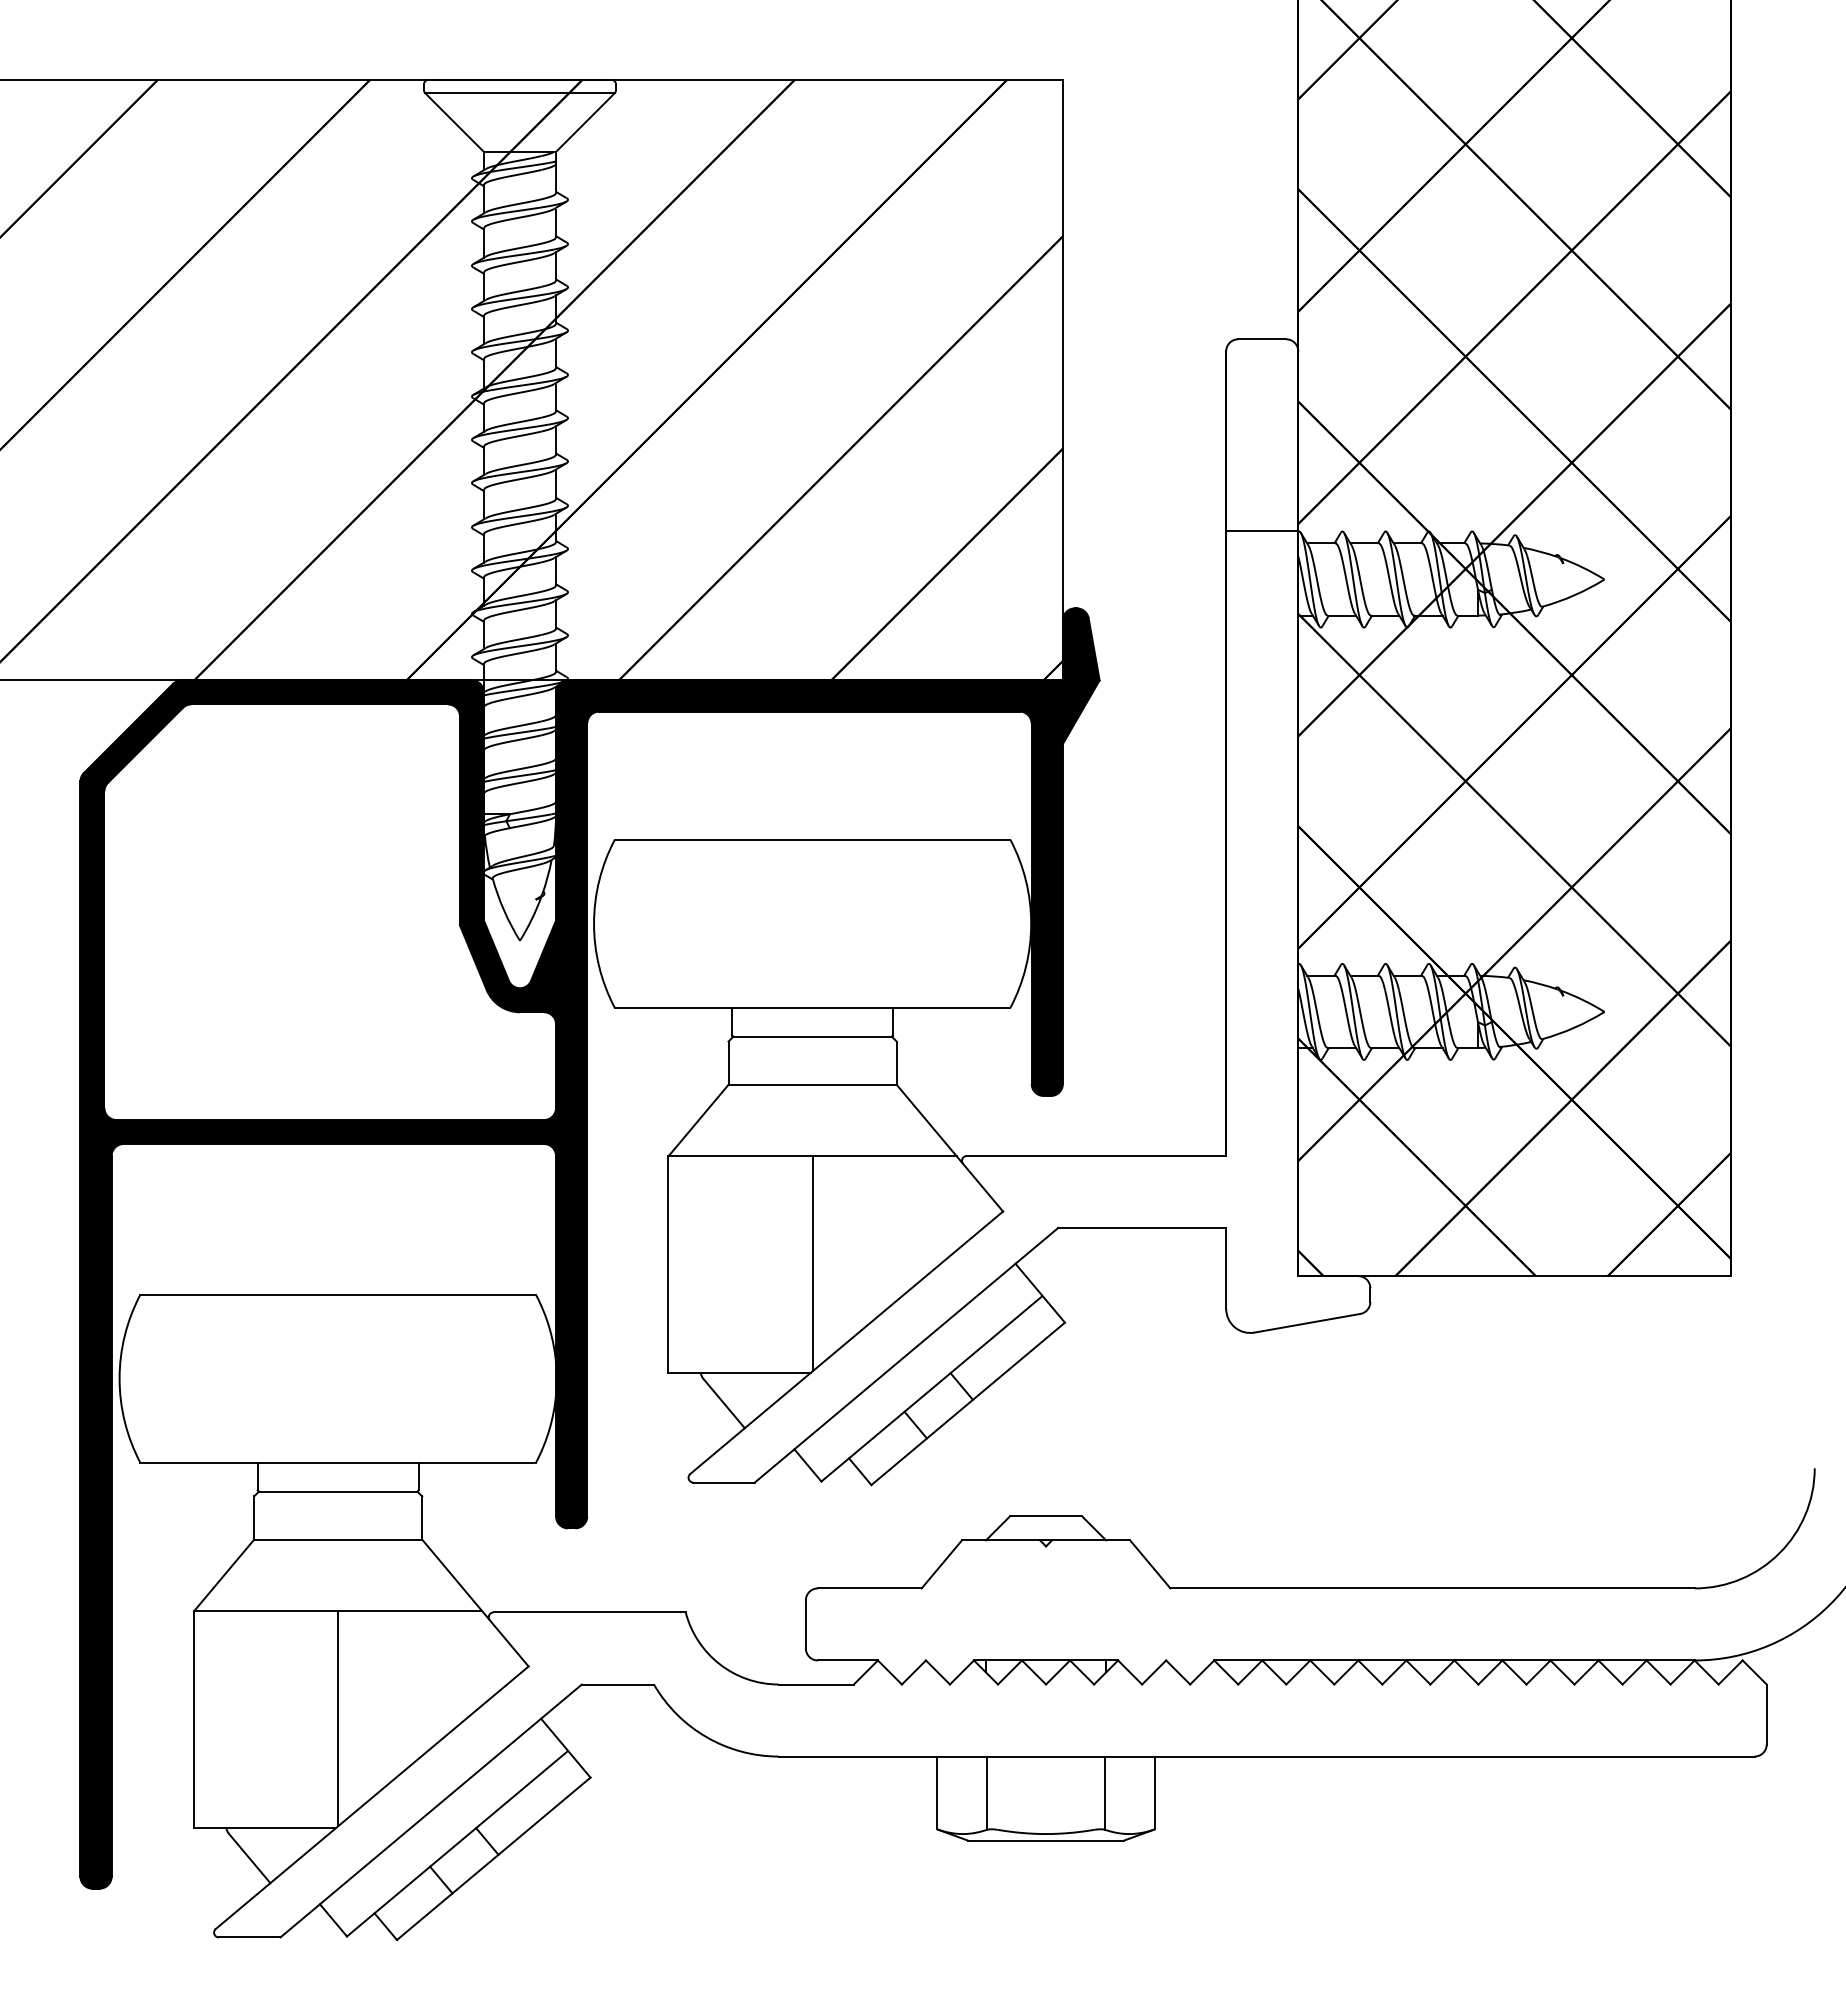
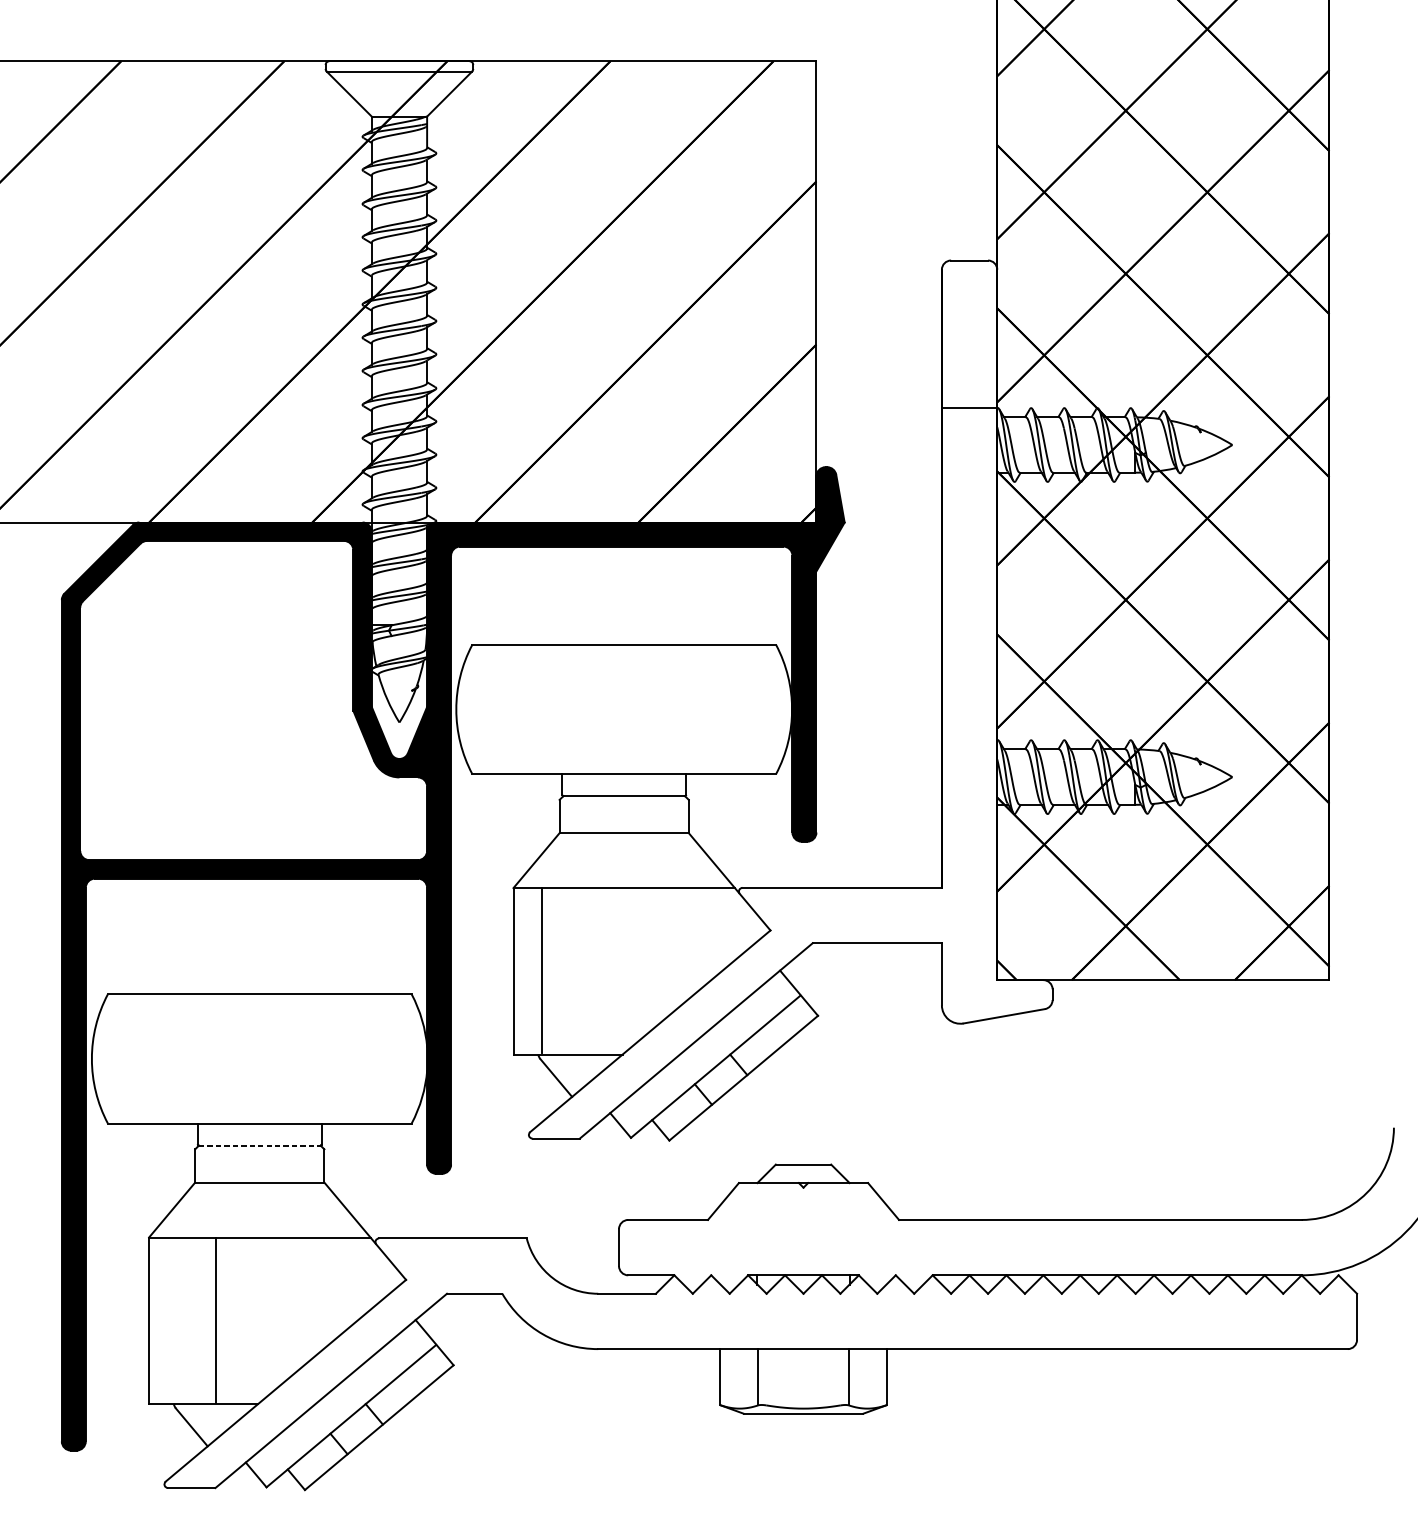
line: (812, 1263) -> (541, 970), moved
line: (338, 1491) -> (260, 1145), solid -> dashed
line: (338, 1718) -> (216, 1319), moved

